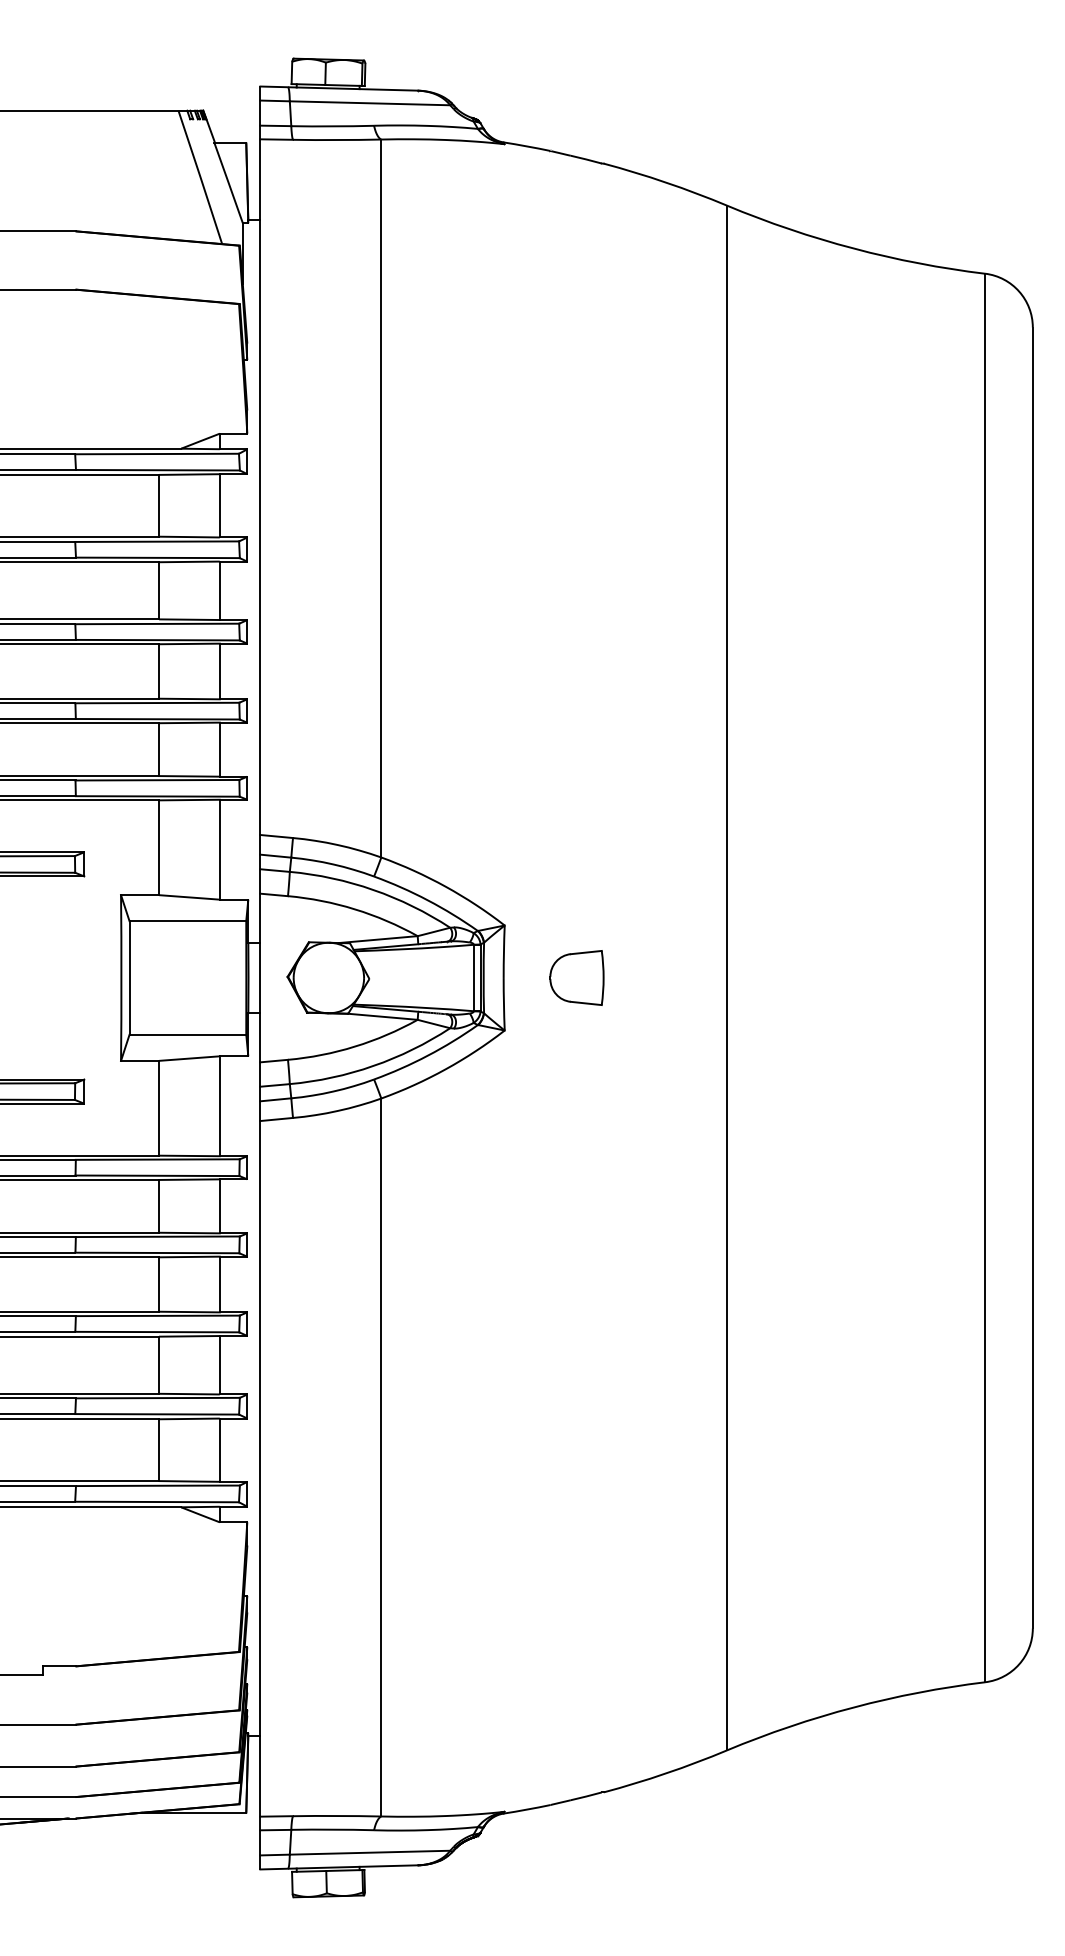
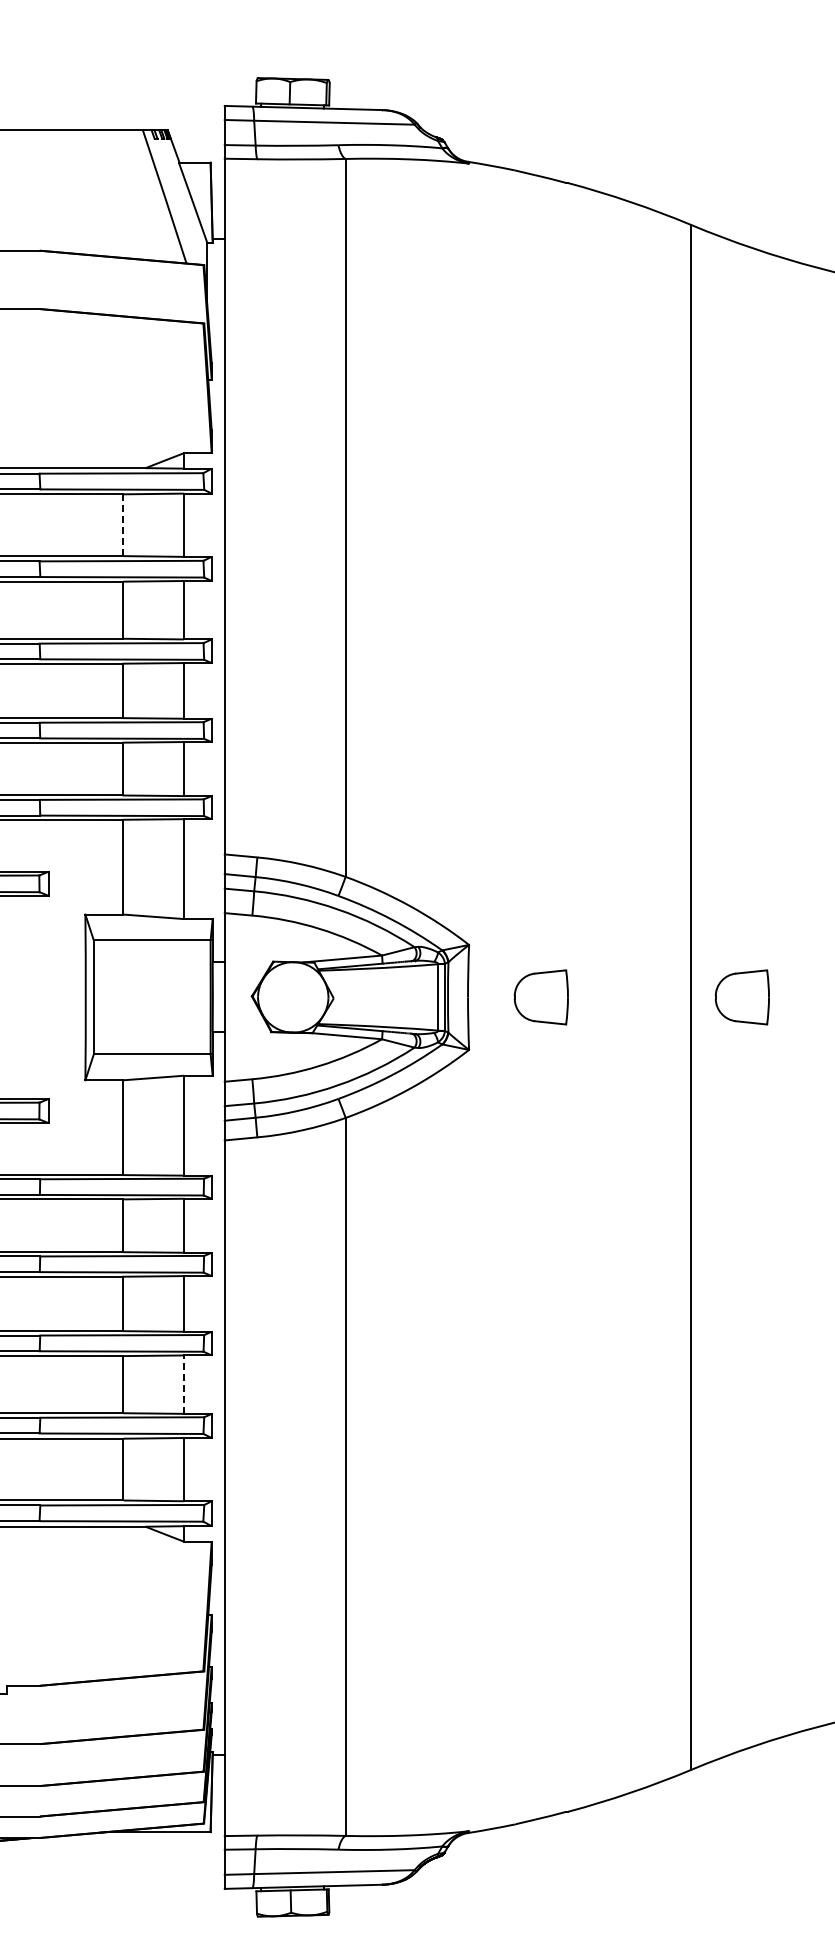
line: (159, 505) -> (123, 524), solid -> dashed
part: (777, 977) -> (741, 996), added
line: (219, 1364) -> (183, 1383), solid -> dashed

